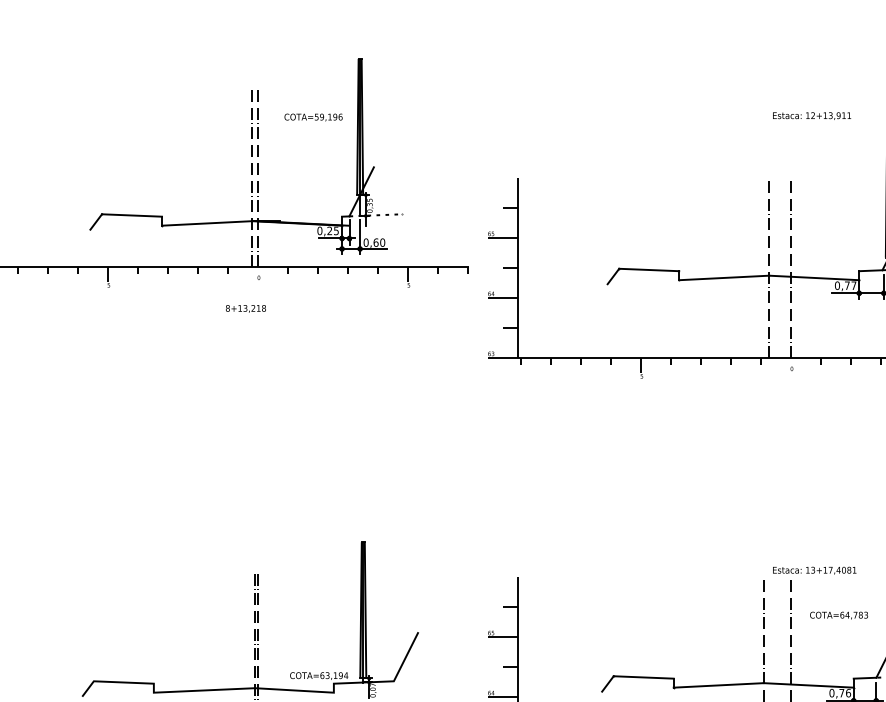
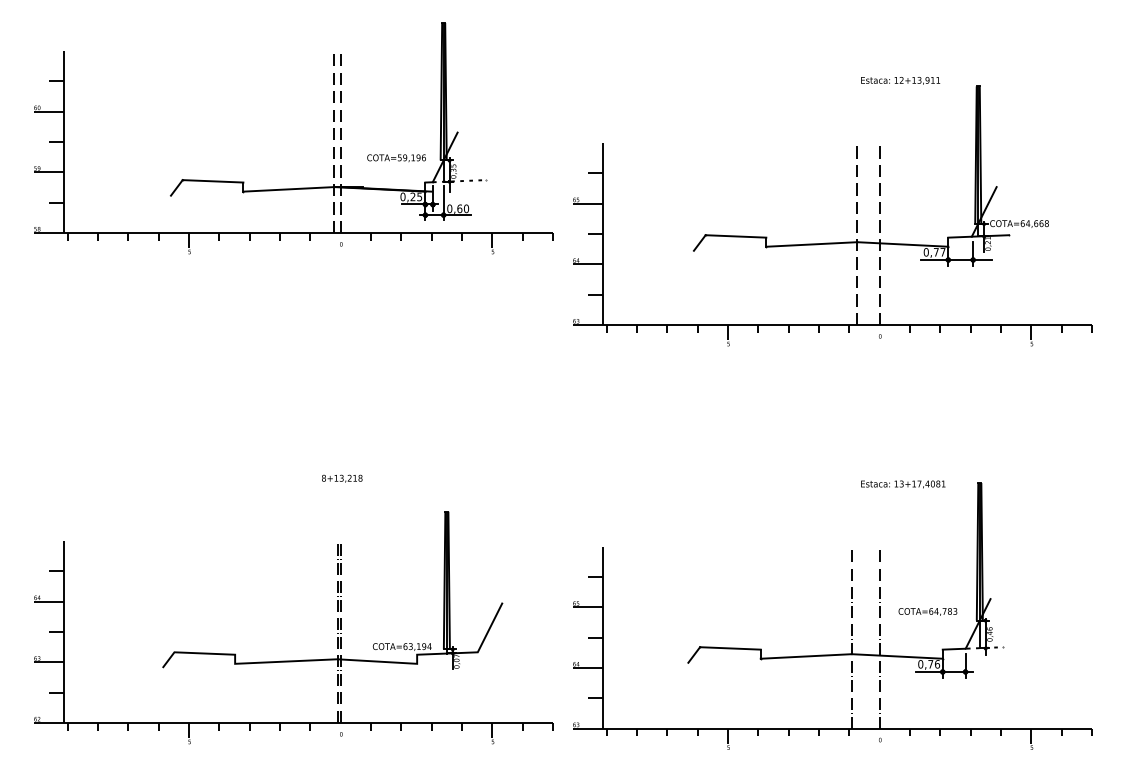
text: (313, 117) -> (396, 158), moved
text: (246, 308) -> (342, 478), moved
text: (814, 570) -> (903, 484), moved
text: (838, 615) -> (927, 611), moved

